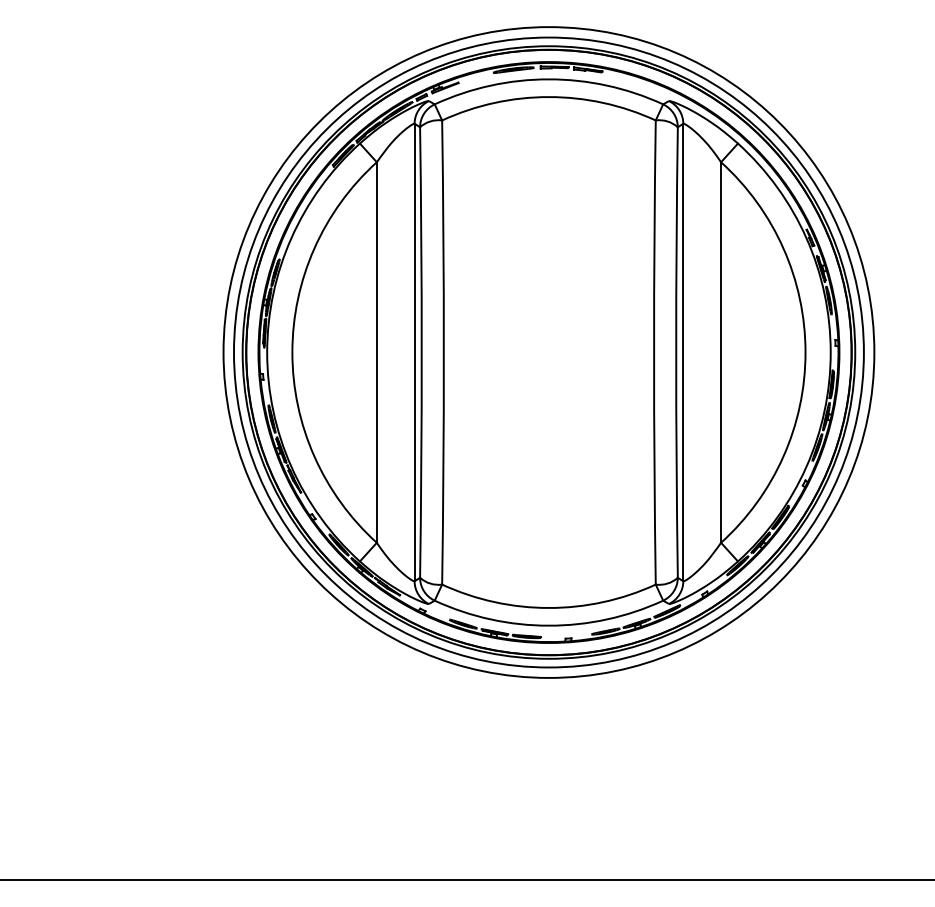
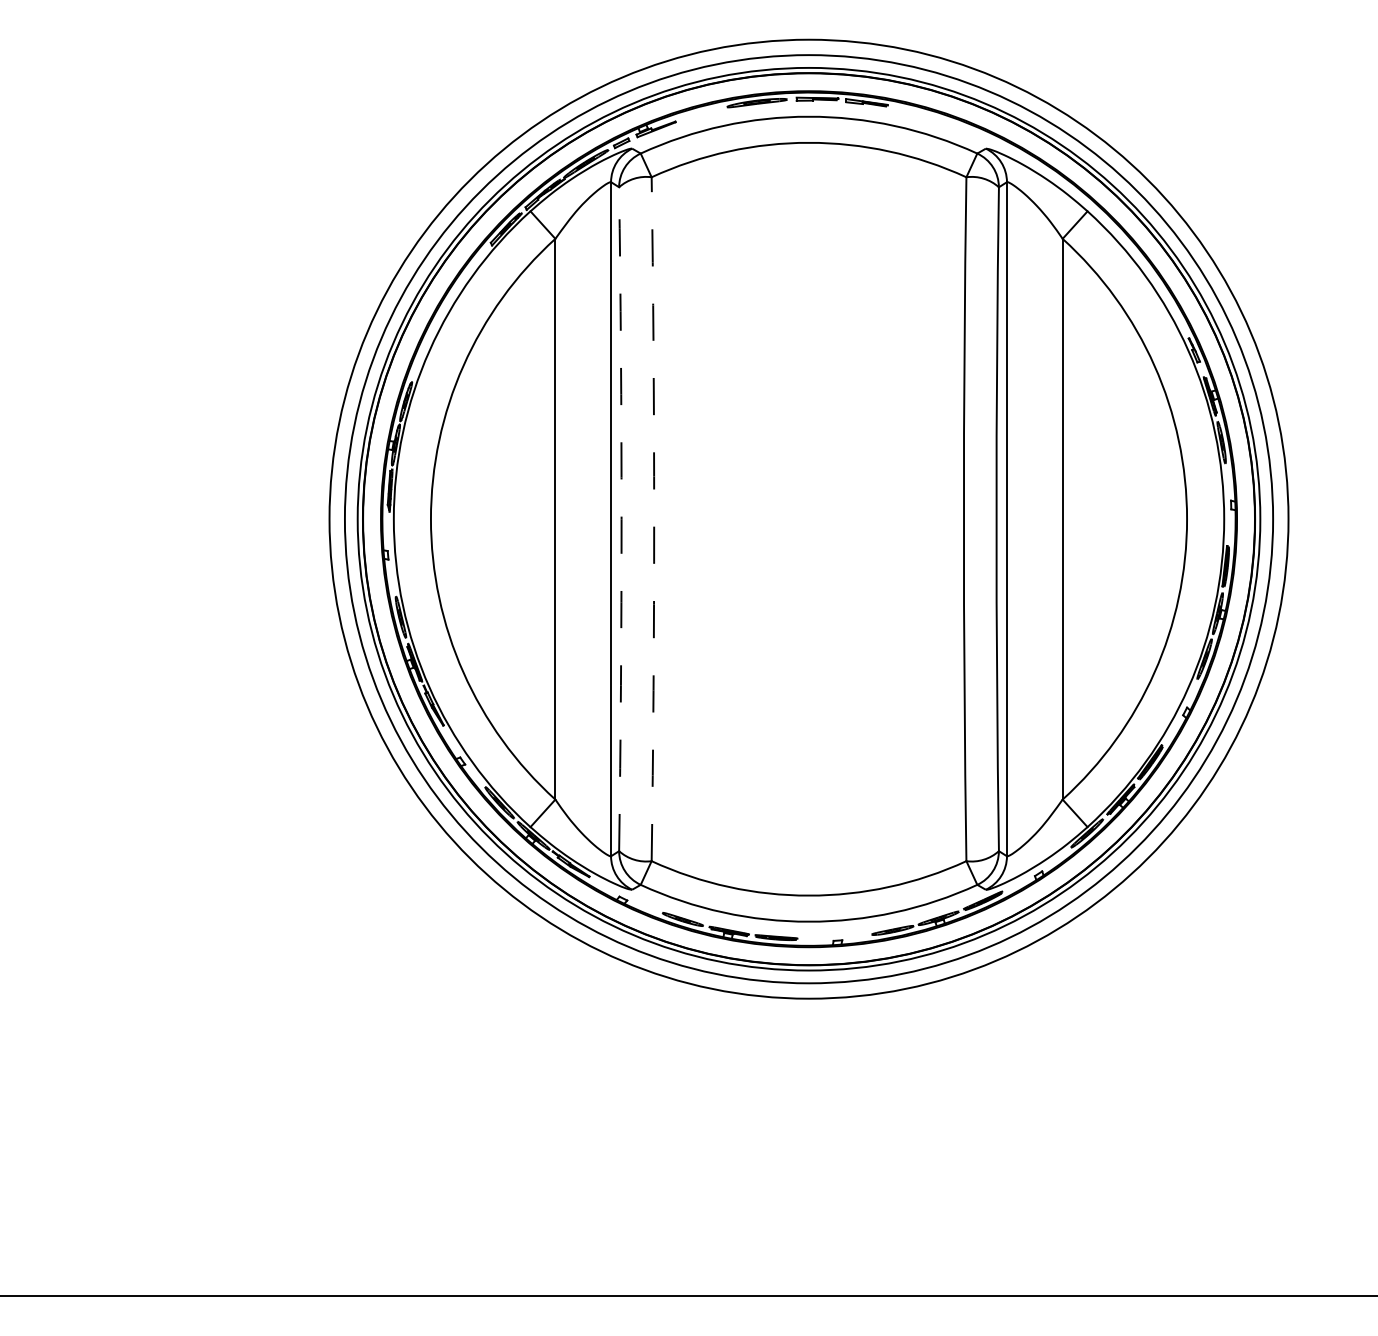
arc: (421, 352) -> (621, 519), solid -> dashed
arc: (443, 352) -> (653, 519), solid -> dashed

